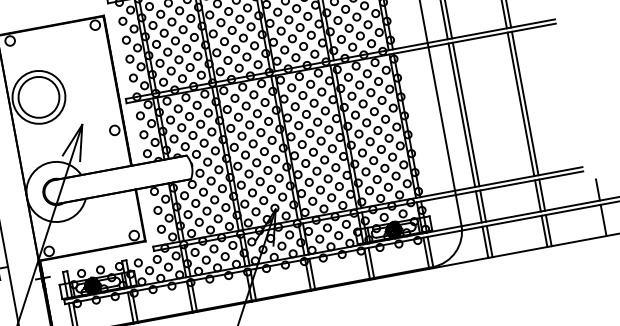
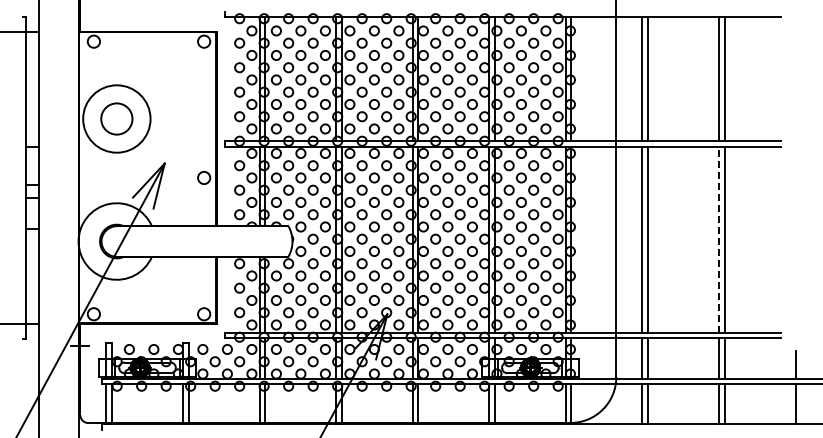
circle: (38, 97) -> (116, 118), size x0.6
line: (520, 104) -> (718, 239), solid -> dashed

